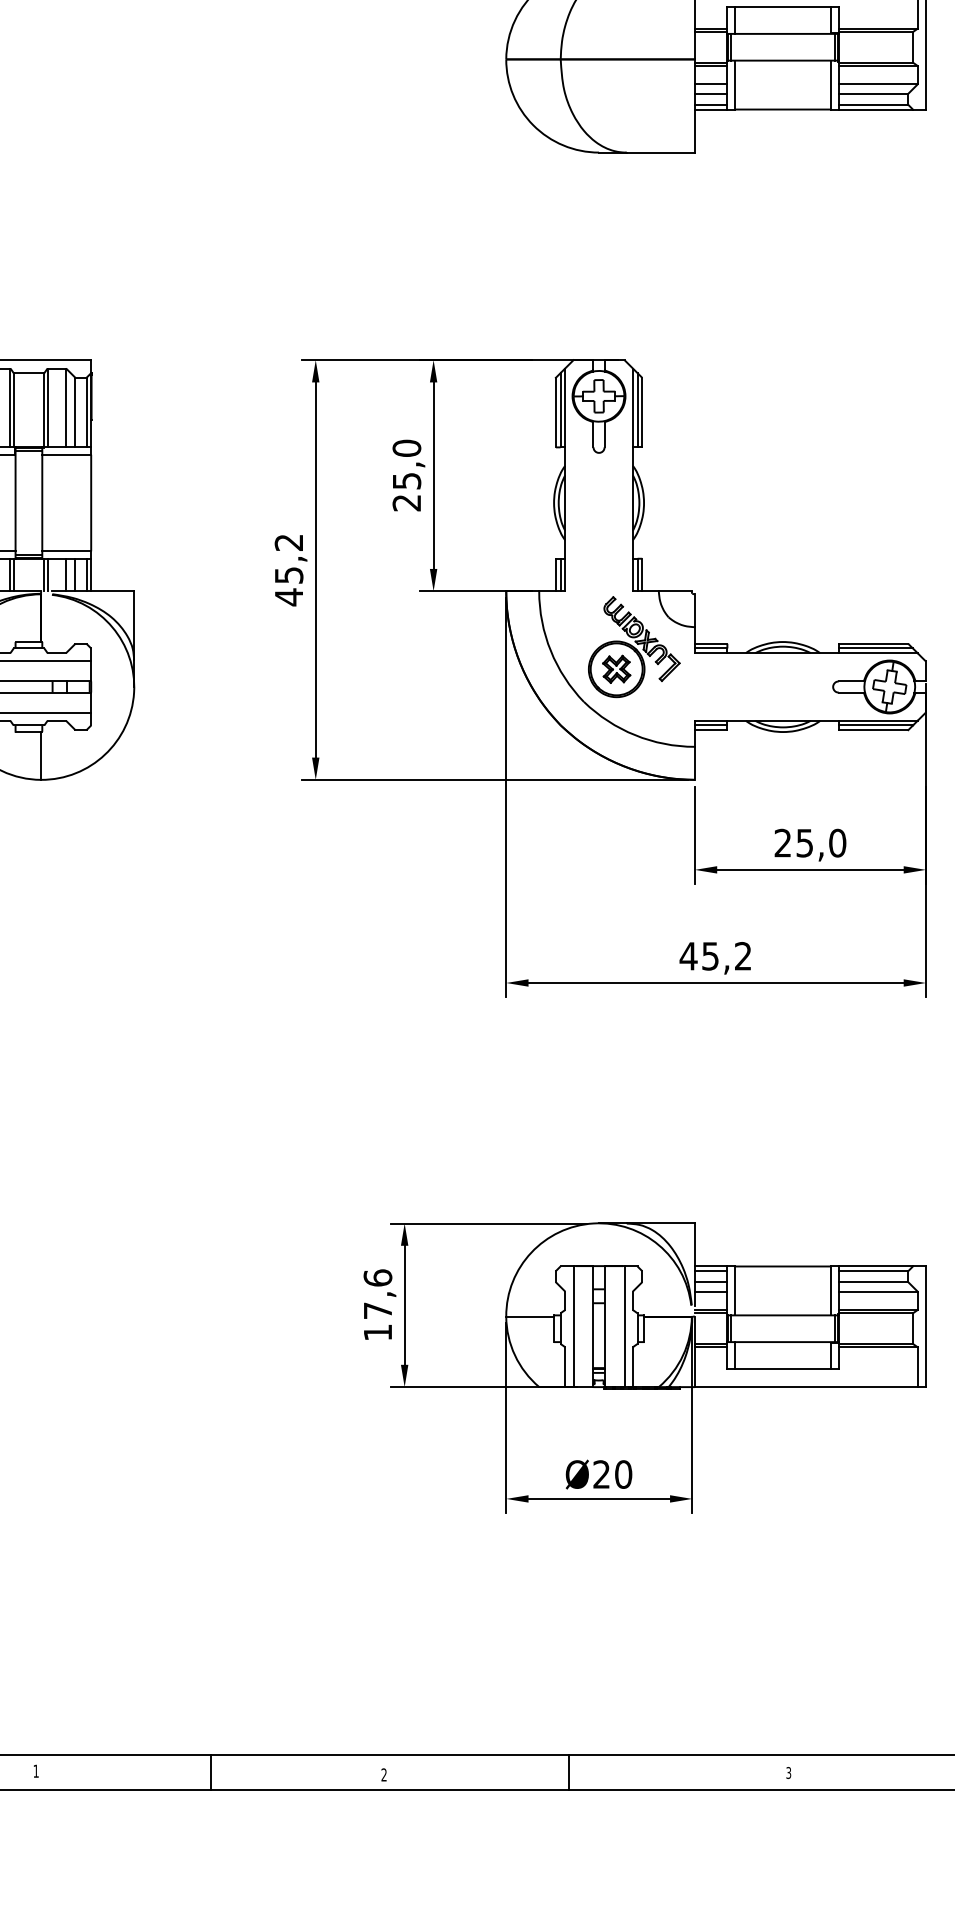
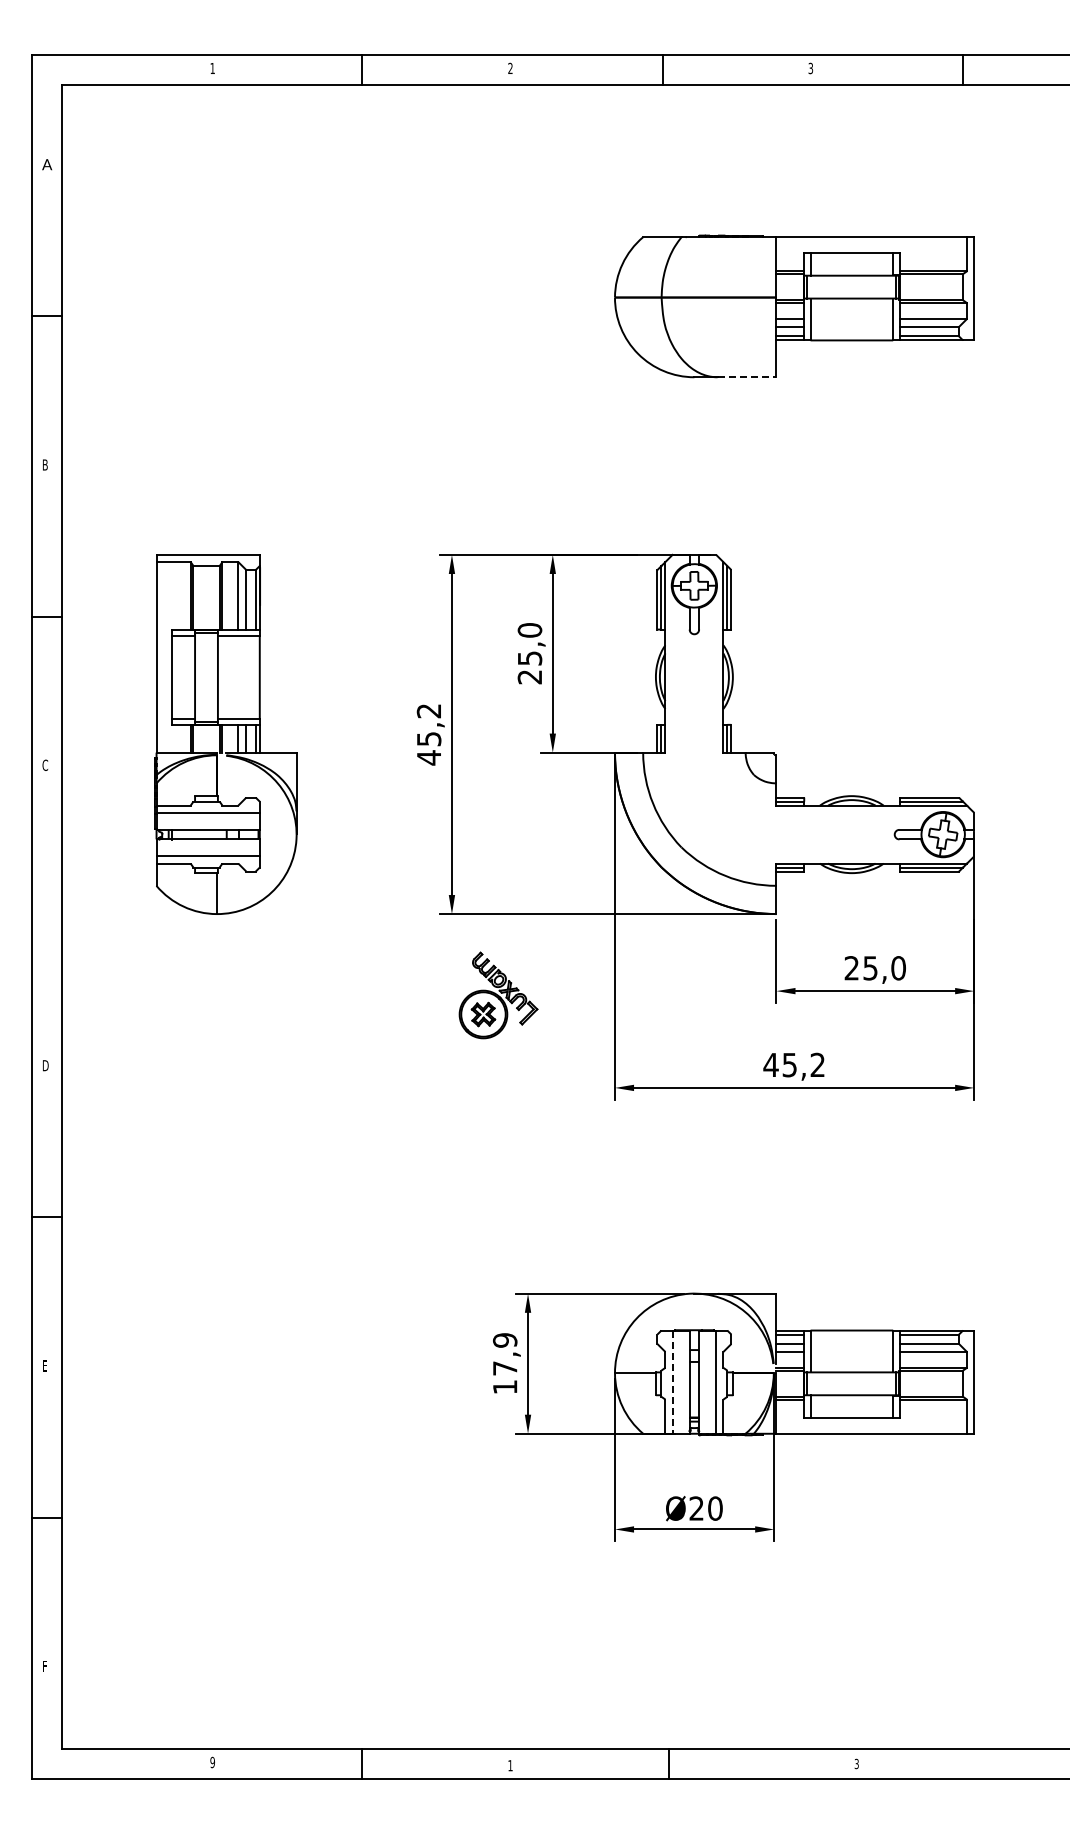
line: (661, 152) -> (747, 377), solid -> dashed
part: (634, 647) -> (498, 995), moved
text: (377, 1278) -> (504, 1340), 17,6 -> 17,9
line: (573, 1327) -> (672, 1382), solid -> dashed
text: (35, 1771) -> (212, 1762), 1 -> 9
text: (384, 1774) -> (510, 1765), 2 -> 1

